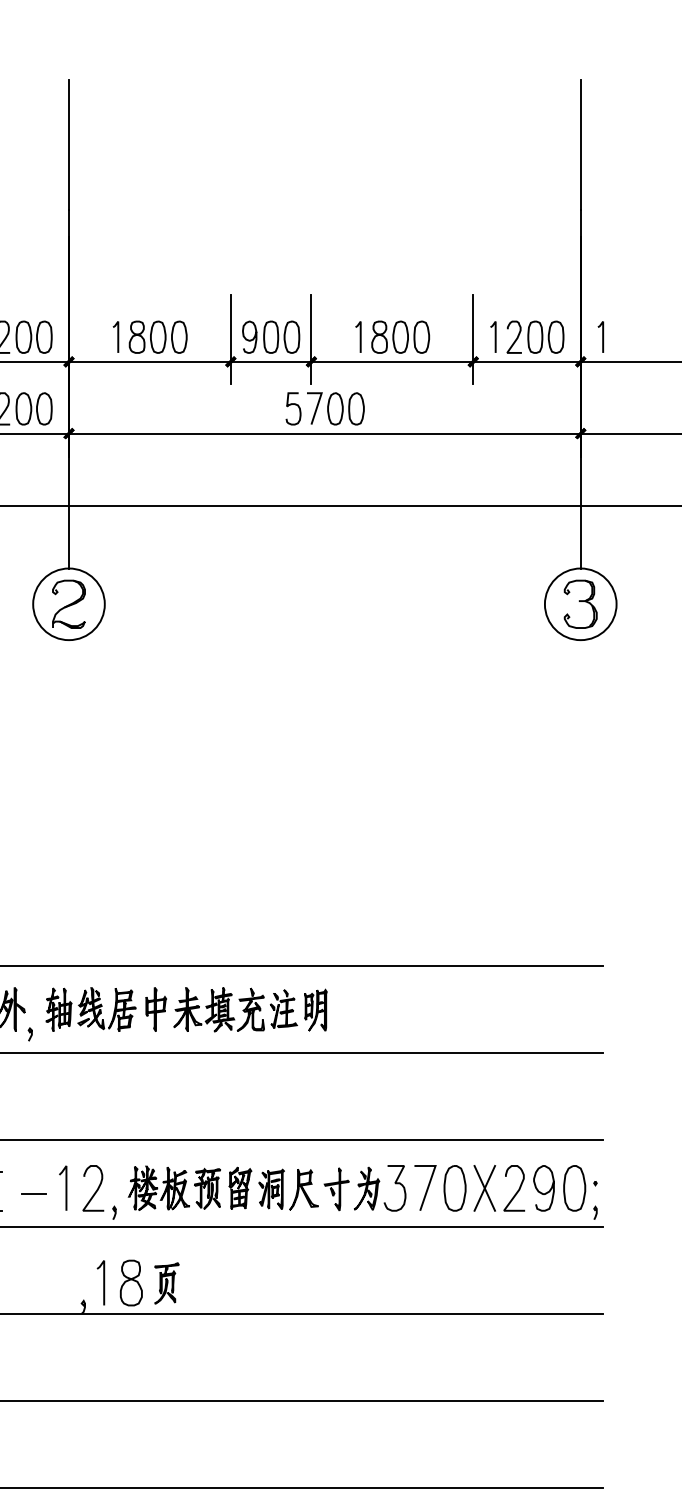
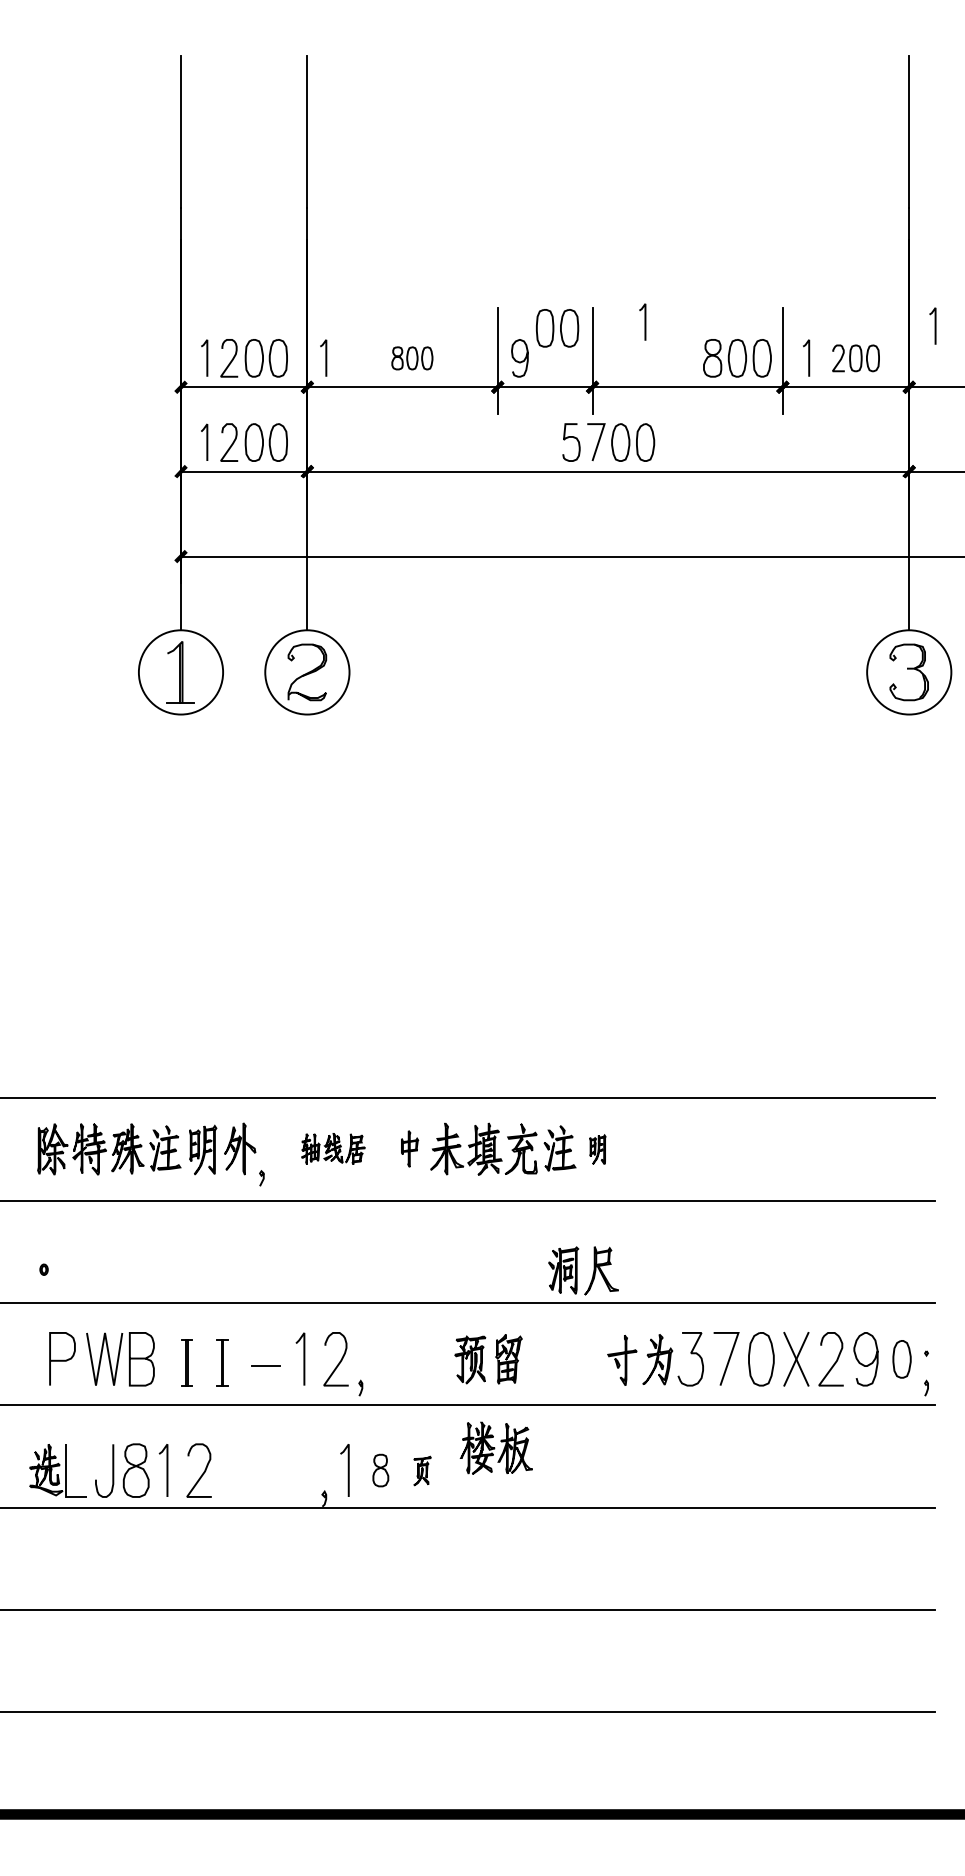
line: (117, 336) -> (325, 357), moved
line: (359, 336) -> (644, 321), moved
line: (602, 336) -> (934, 325), moved
part: (158, 337) -> (412, 358), size x0.6
part: (281, 337) -> (557, 328), moved
part: (400, 337) -> (737, 358), moved
part: (535, 337) -> (855, 358), size x0.7
part: (91, 1009) -> (333, 1148), size x0.6
part: (155, 1009) -> (409, 1148), size x0.7
part: (315, 1009) -> (597, 1149), size x0.6
part: (158, 1187) -> (495, 1447), moved
part: (574, 1188) -> (901, 1359), size x0.7
part: (288, 1189) -> (583, 1270), moved
part: (131, 1282) -> (380, 1470), size x0.6
part: (166, 1282) -> (422, 1470), size x0.6

